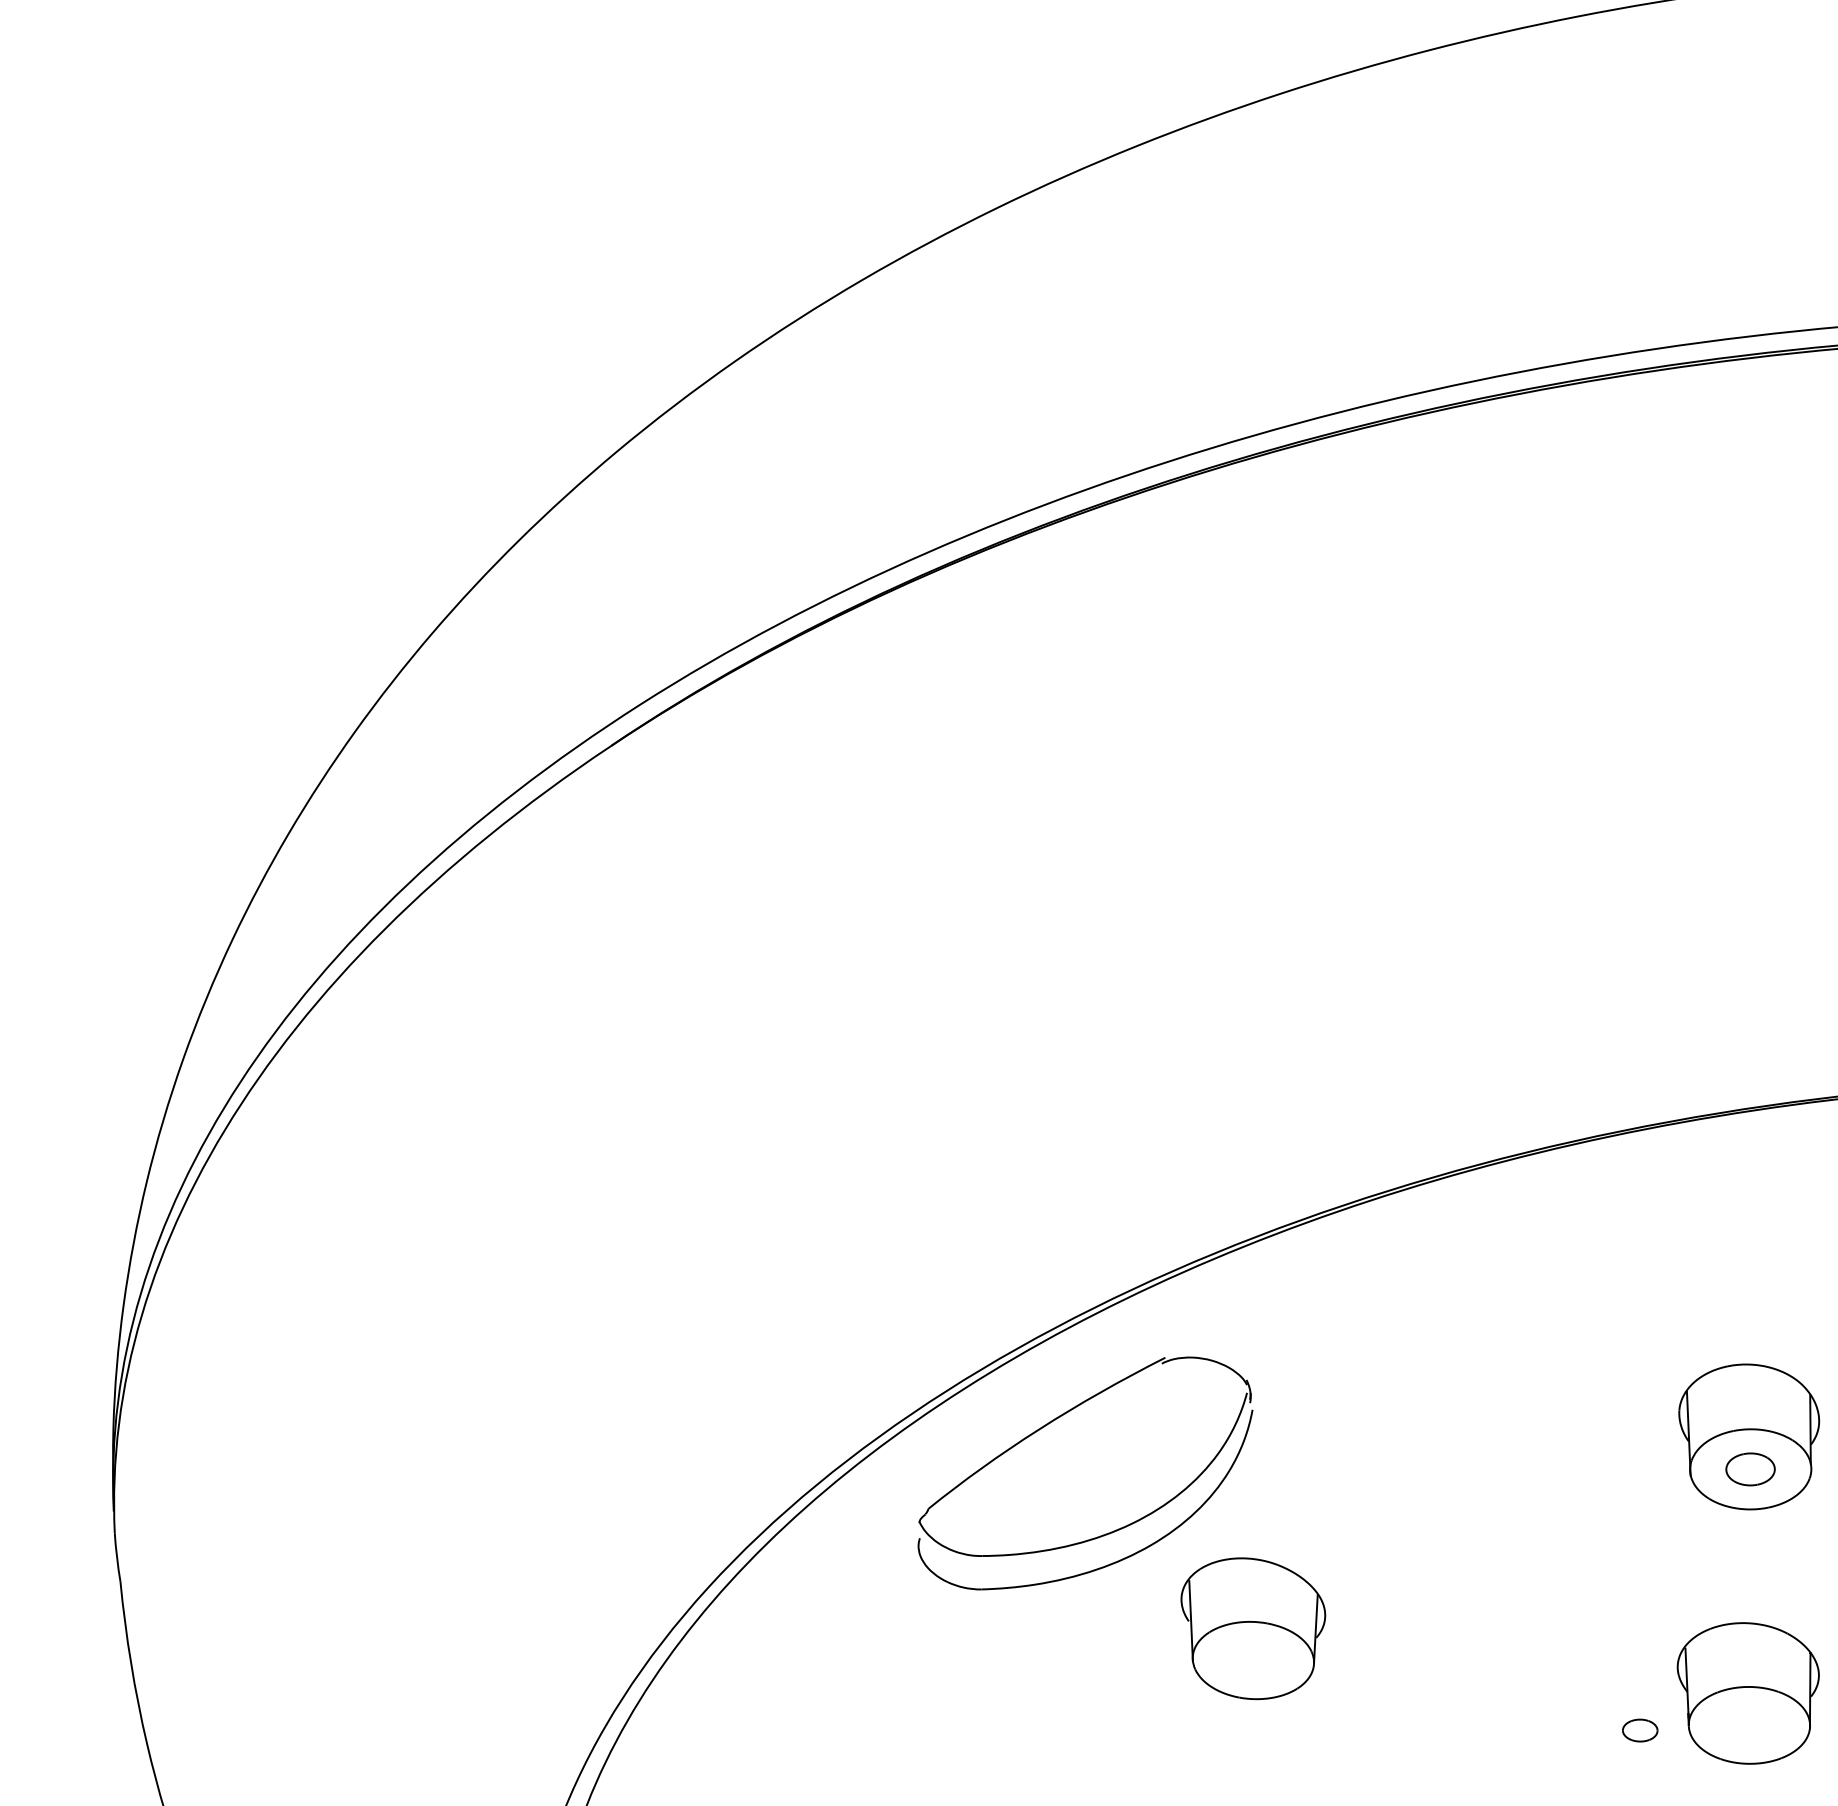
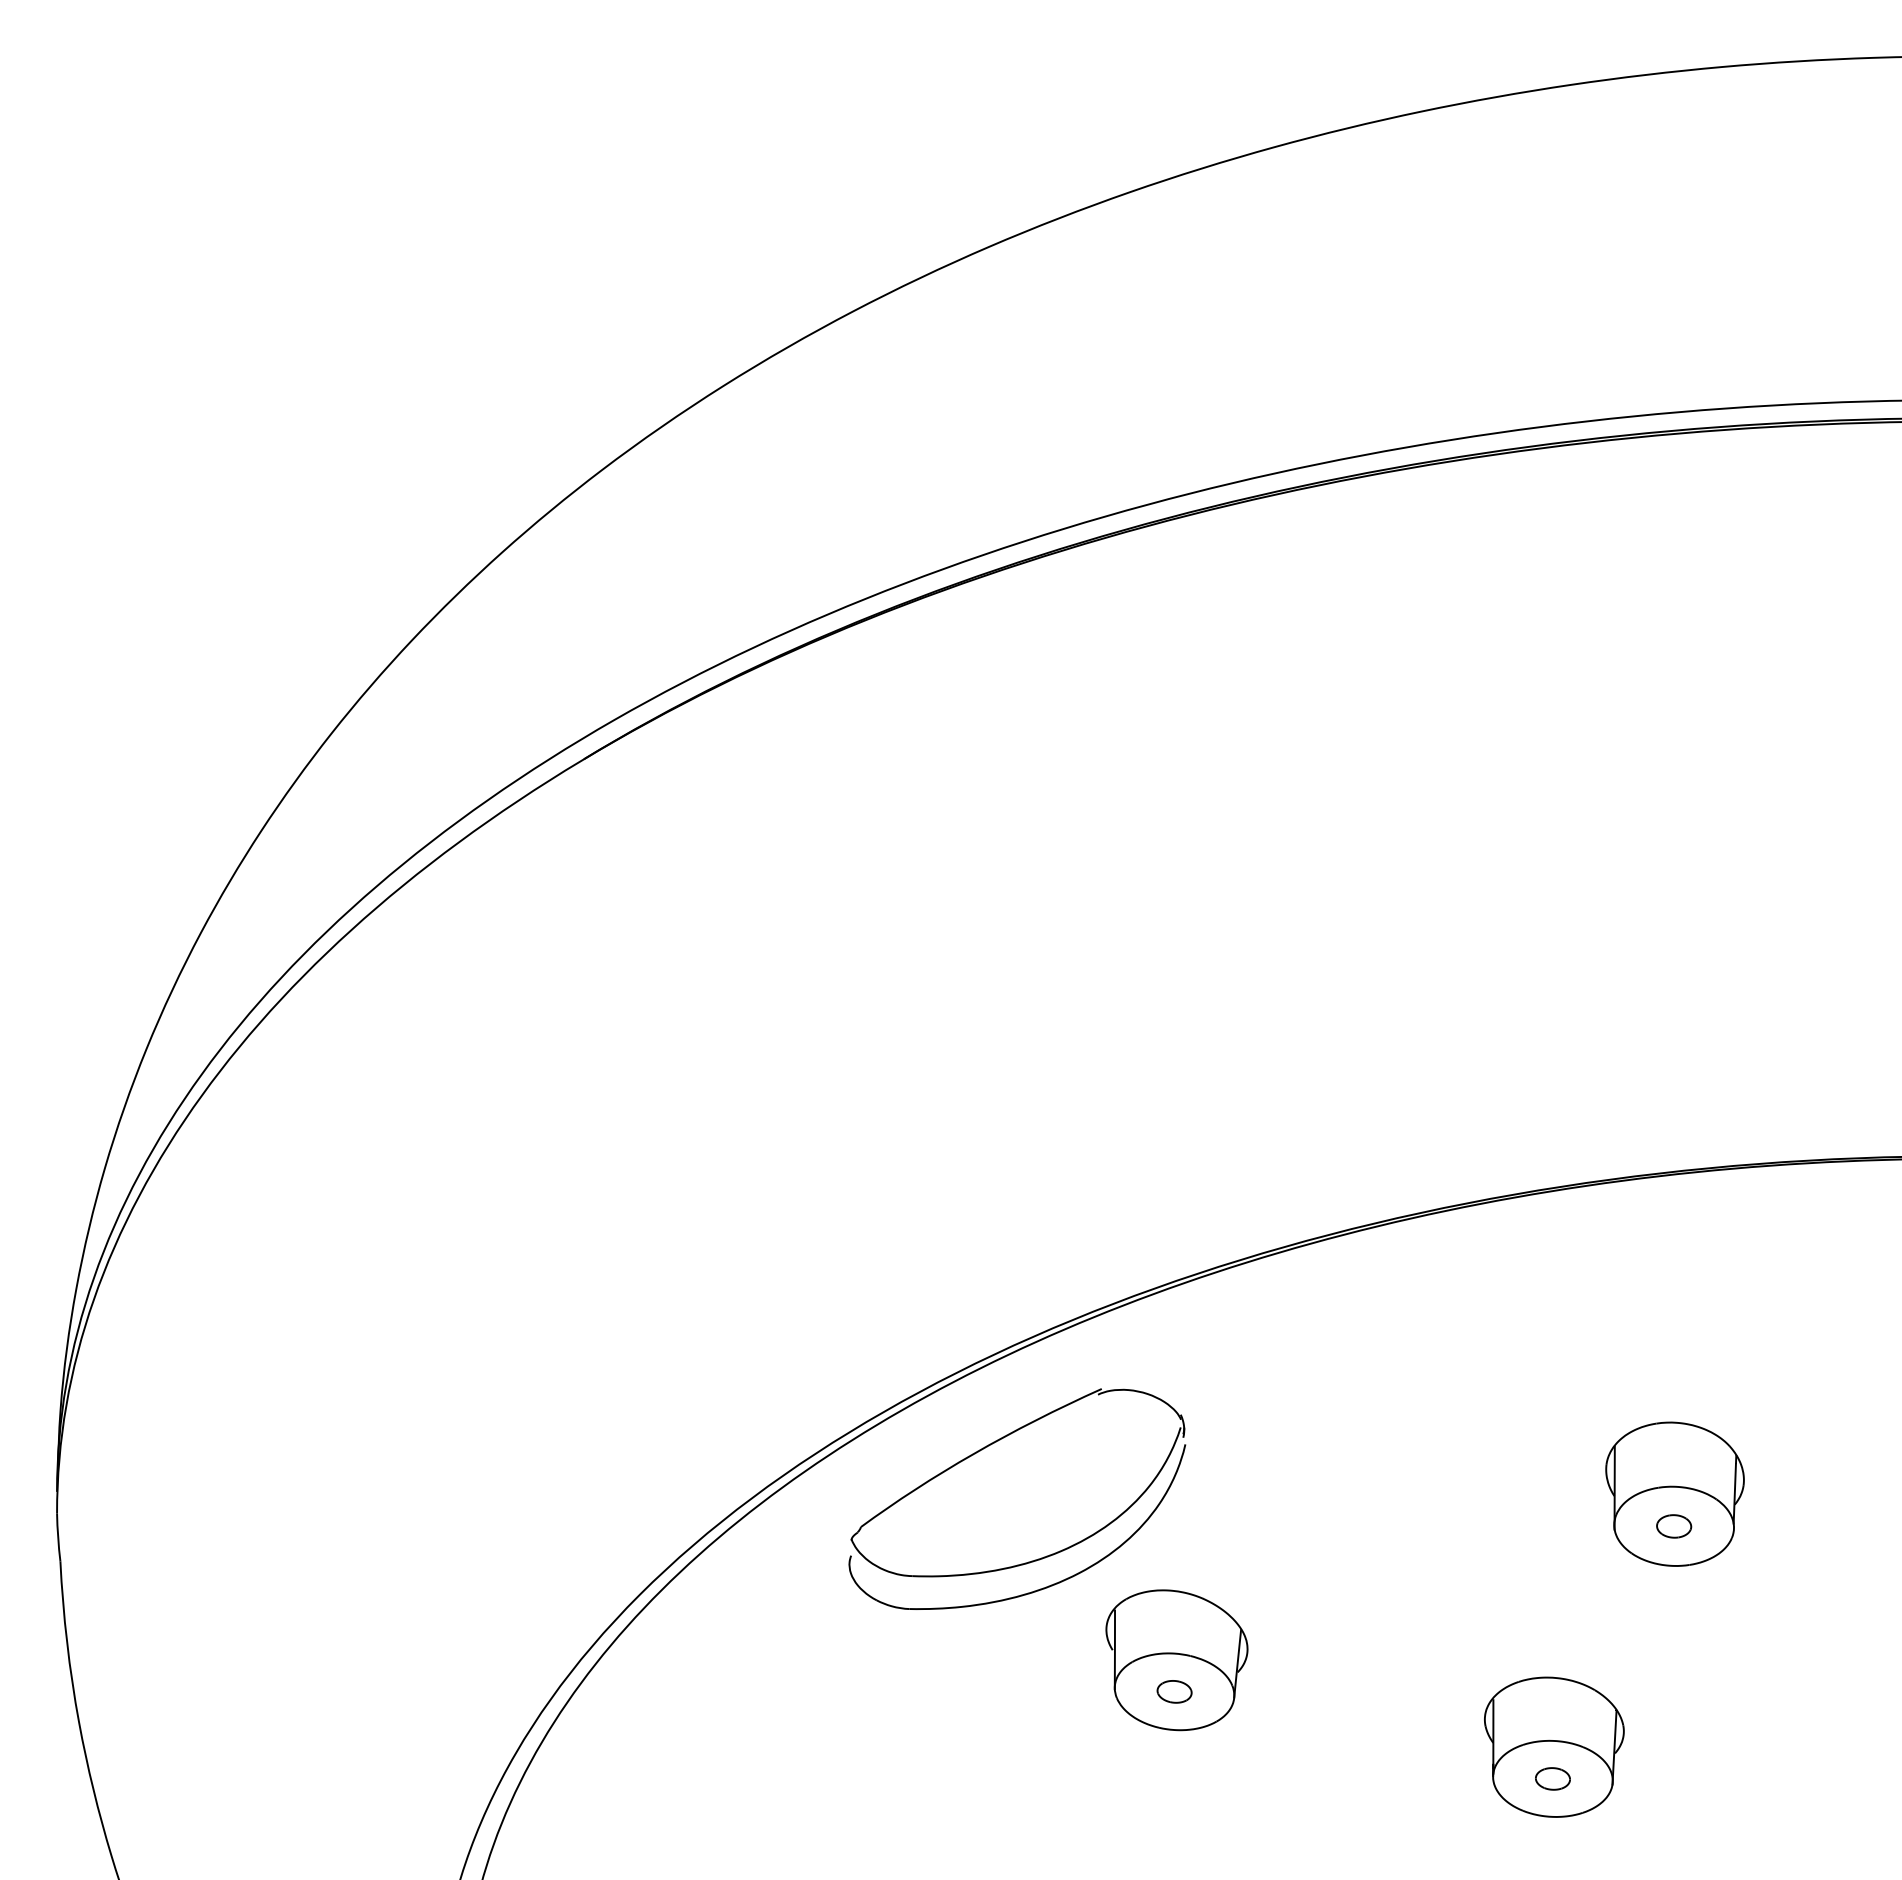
part: (1751, 1469) -> (1674, 1526), size x0.71
part: (1253, 1660) -> (1174, 1691), added
part: (1749, 1692) -> (1554, 1746), moved

